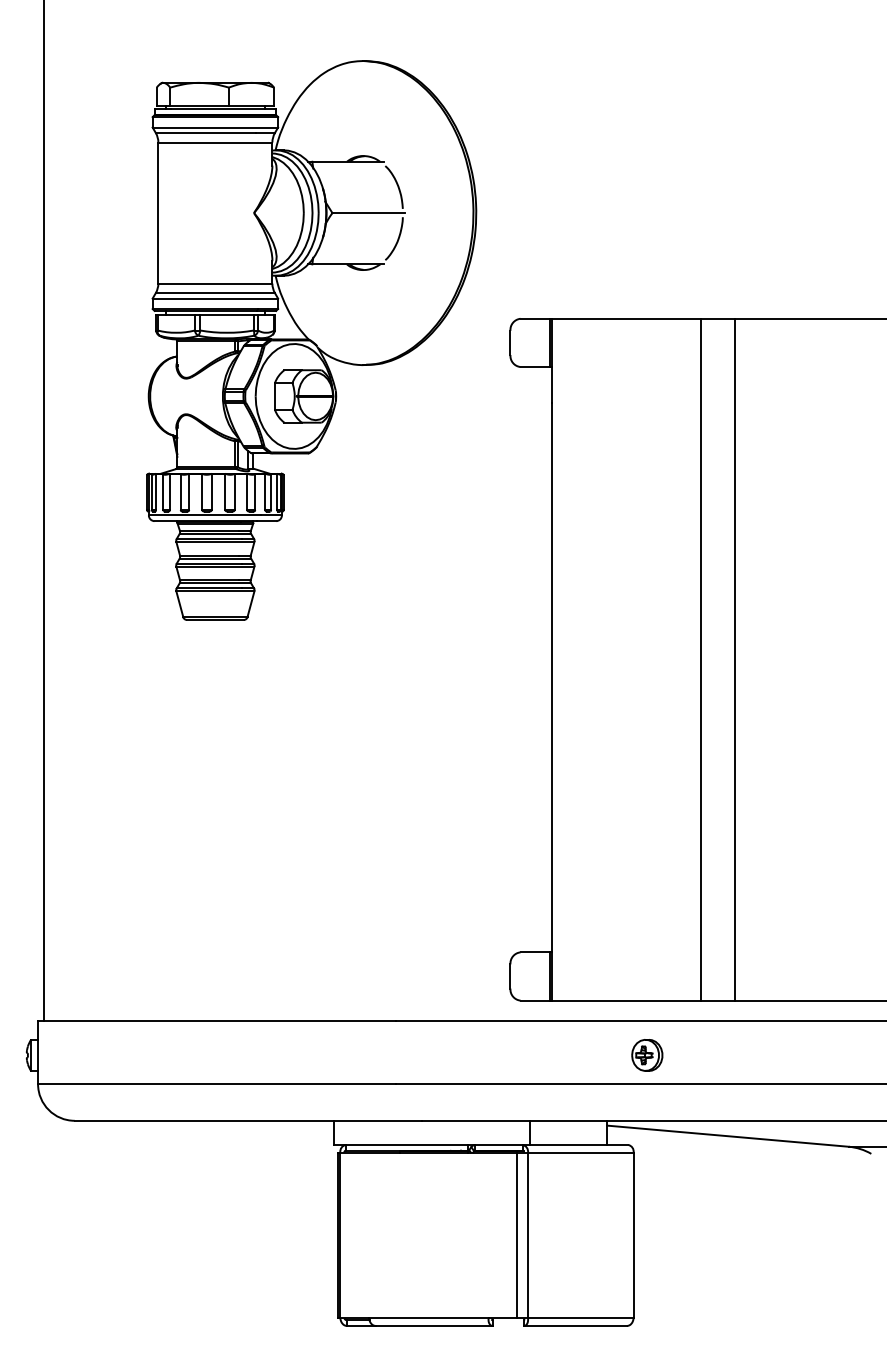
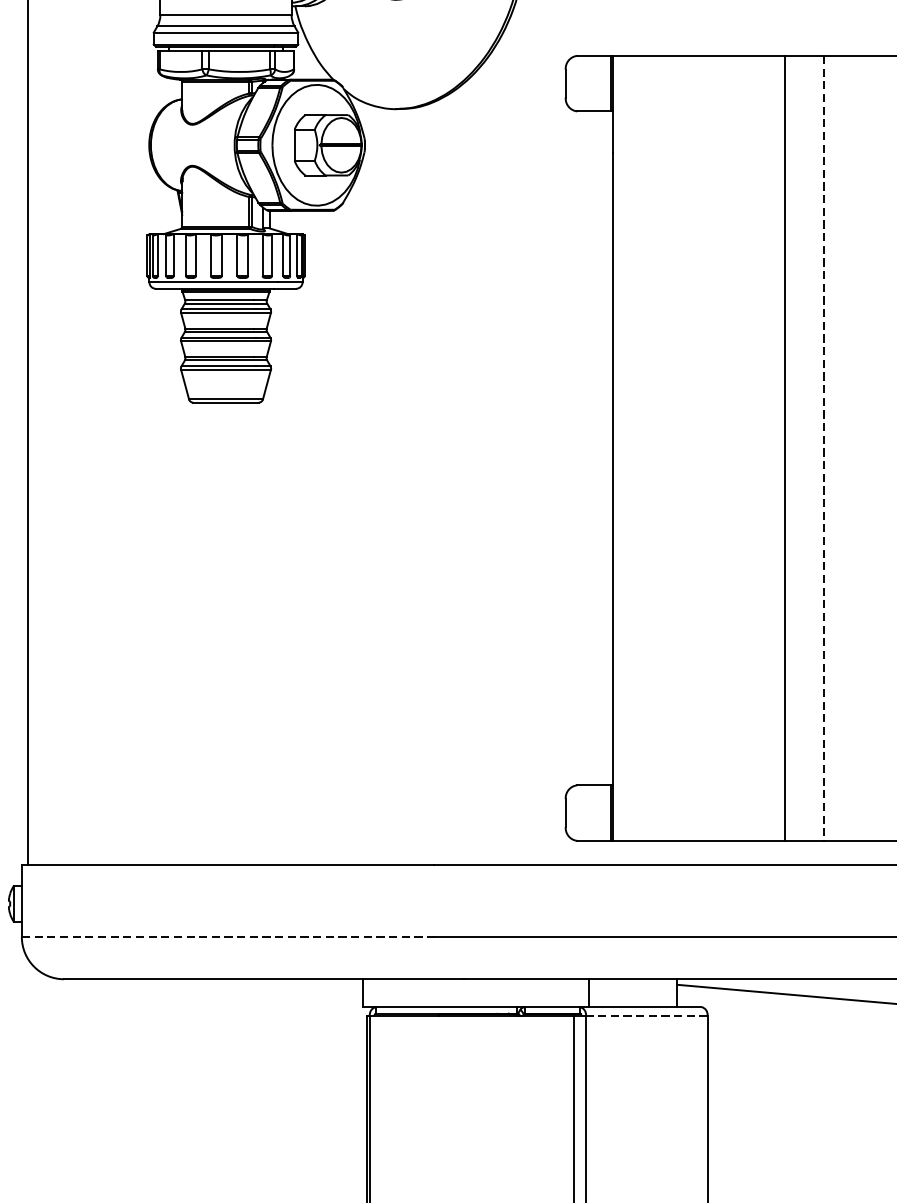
line: (734, 659) -> (823, 448), solid -> dashed
part: (647, 1055) -> (723, 904), removed
line: (217, 1084) -> (228, 937), solid -> dashed
line: (580, 1152) -> (646, 1015), solid -> dashed

